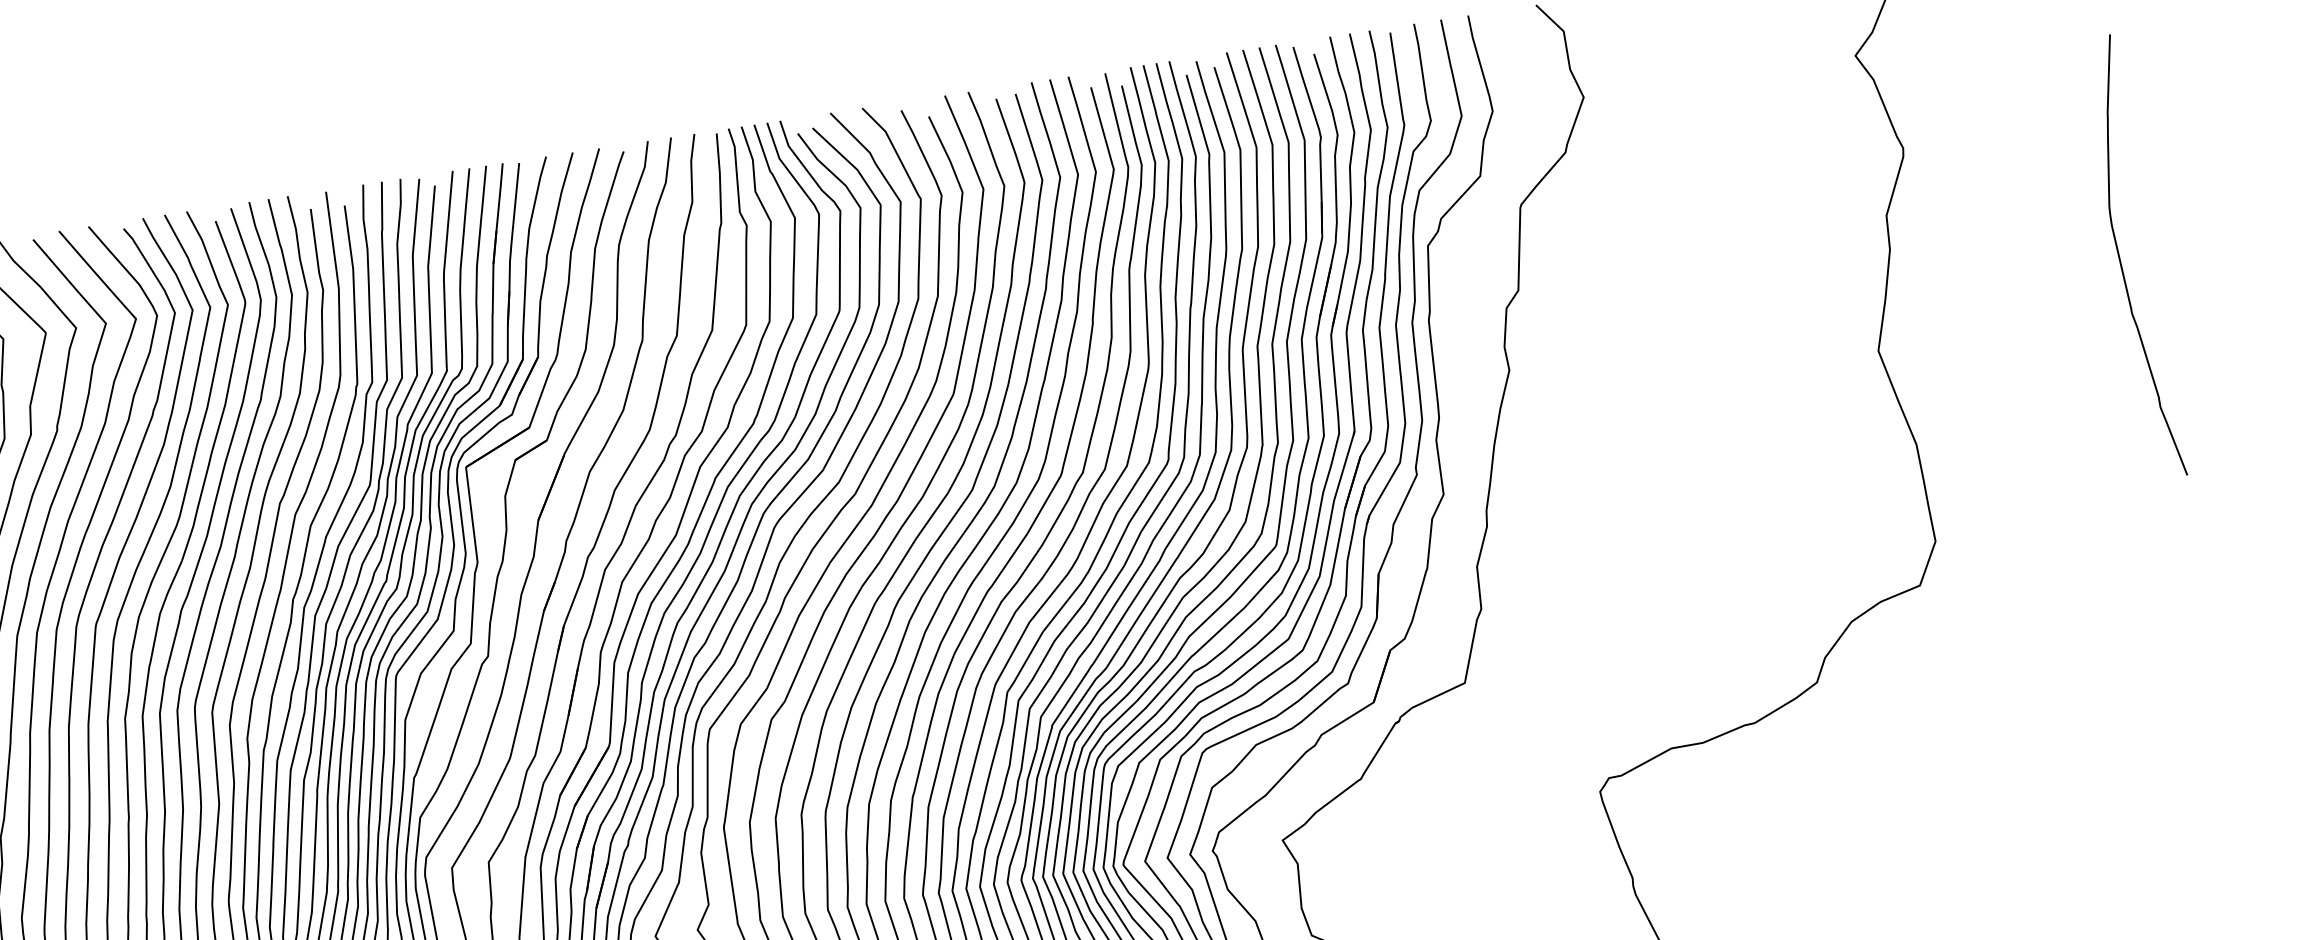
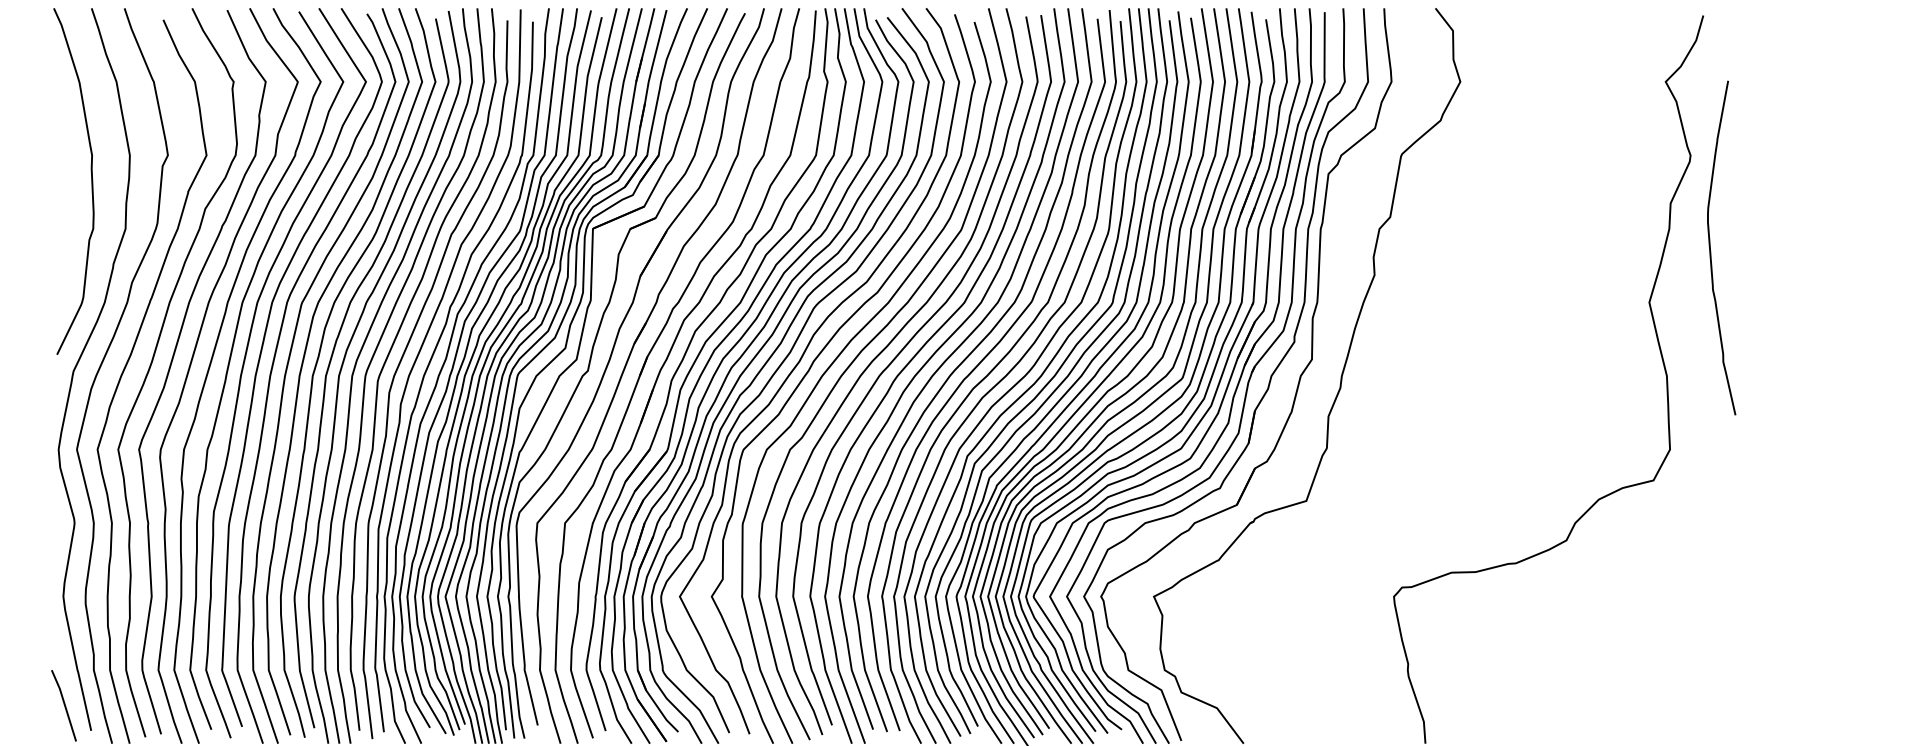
curve: (2122, 263) -> (1711, 251), moved

